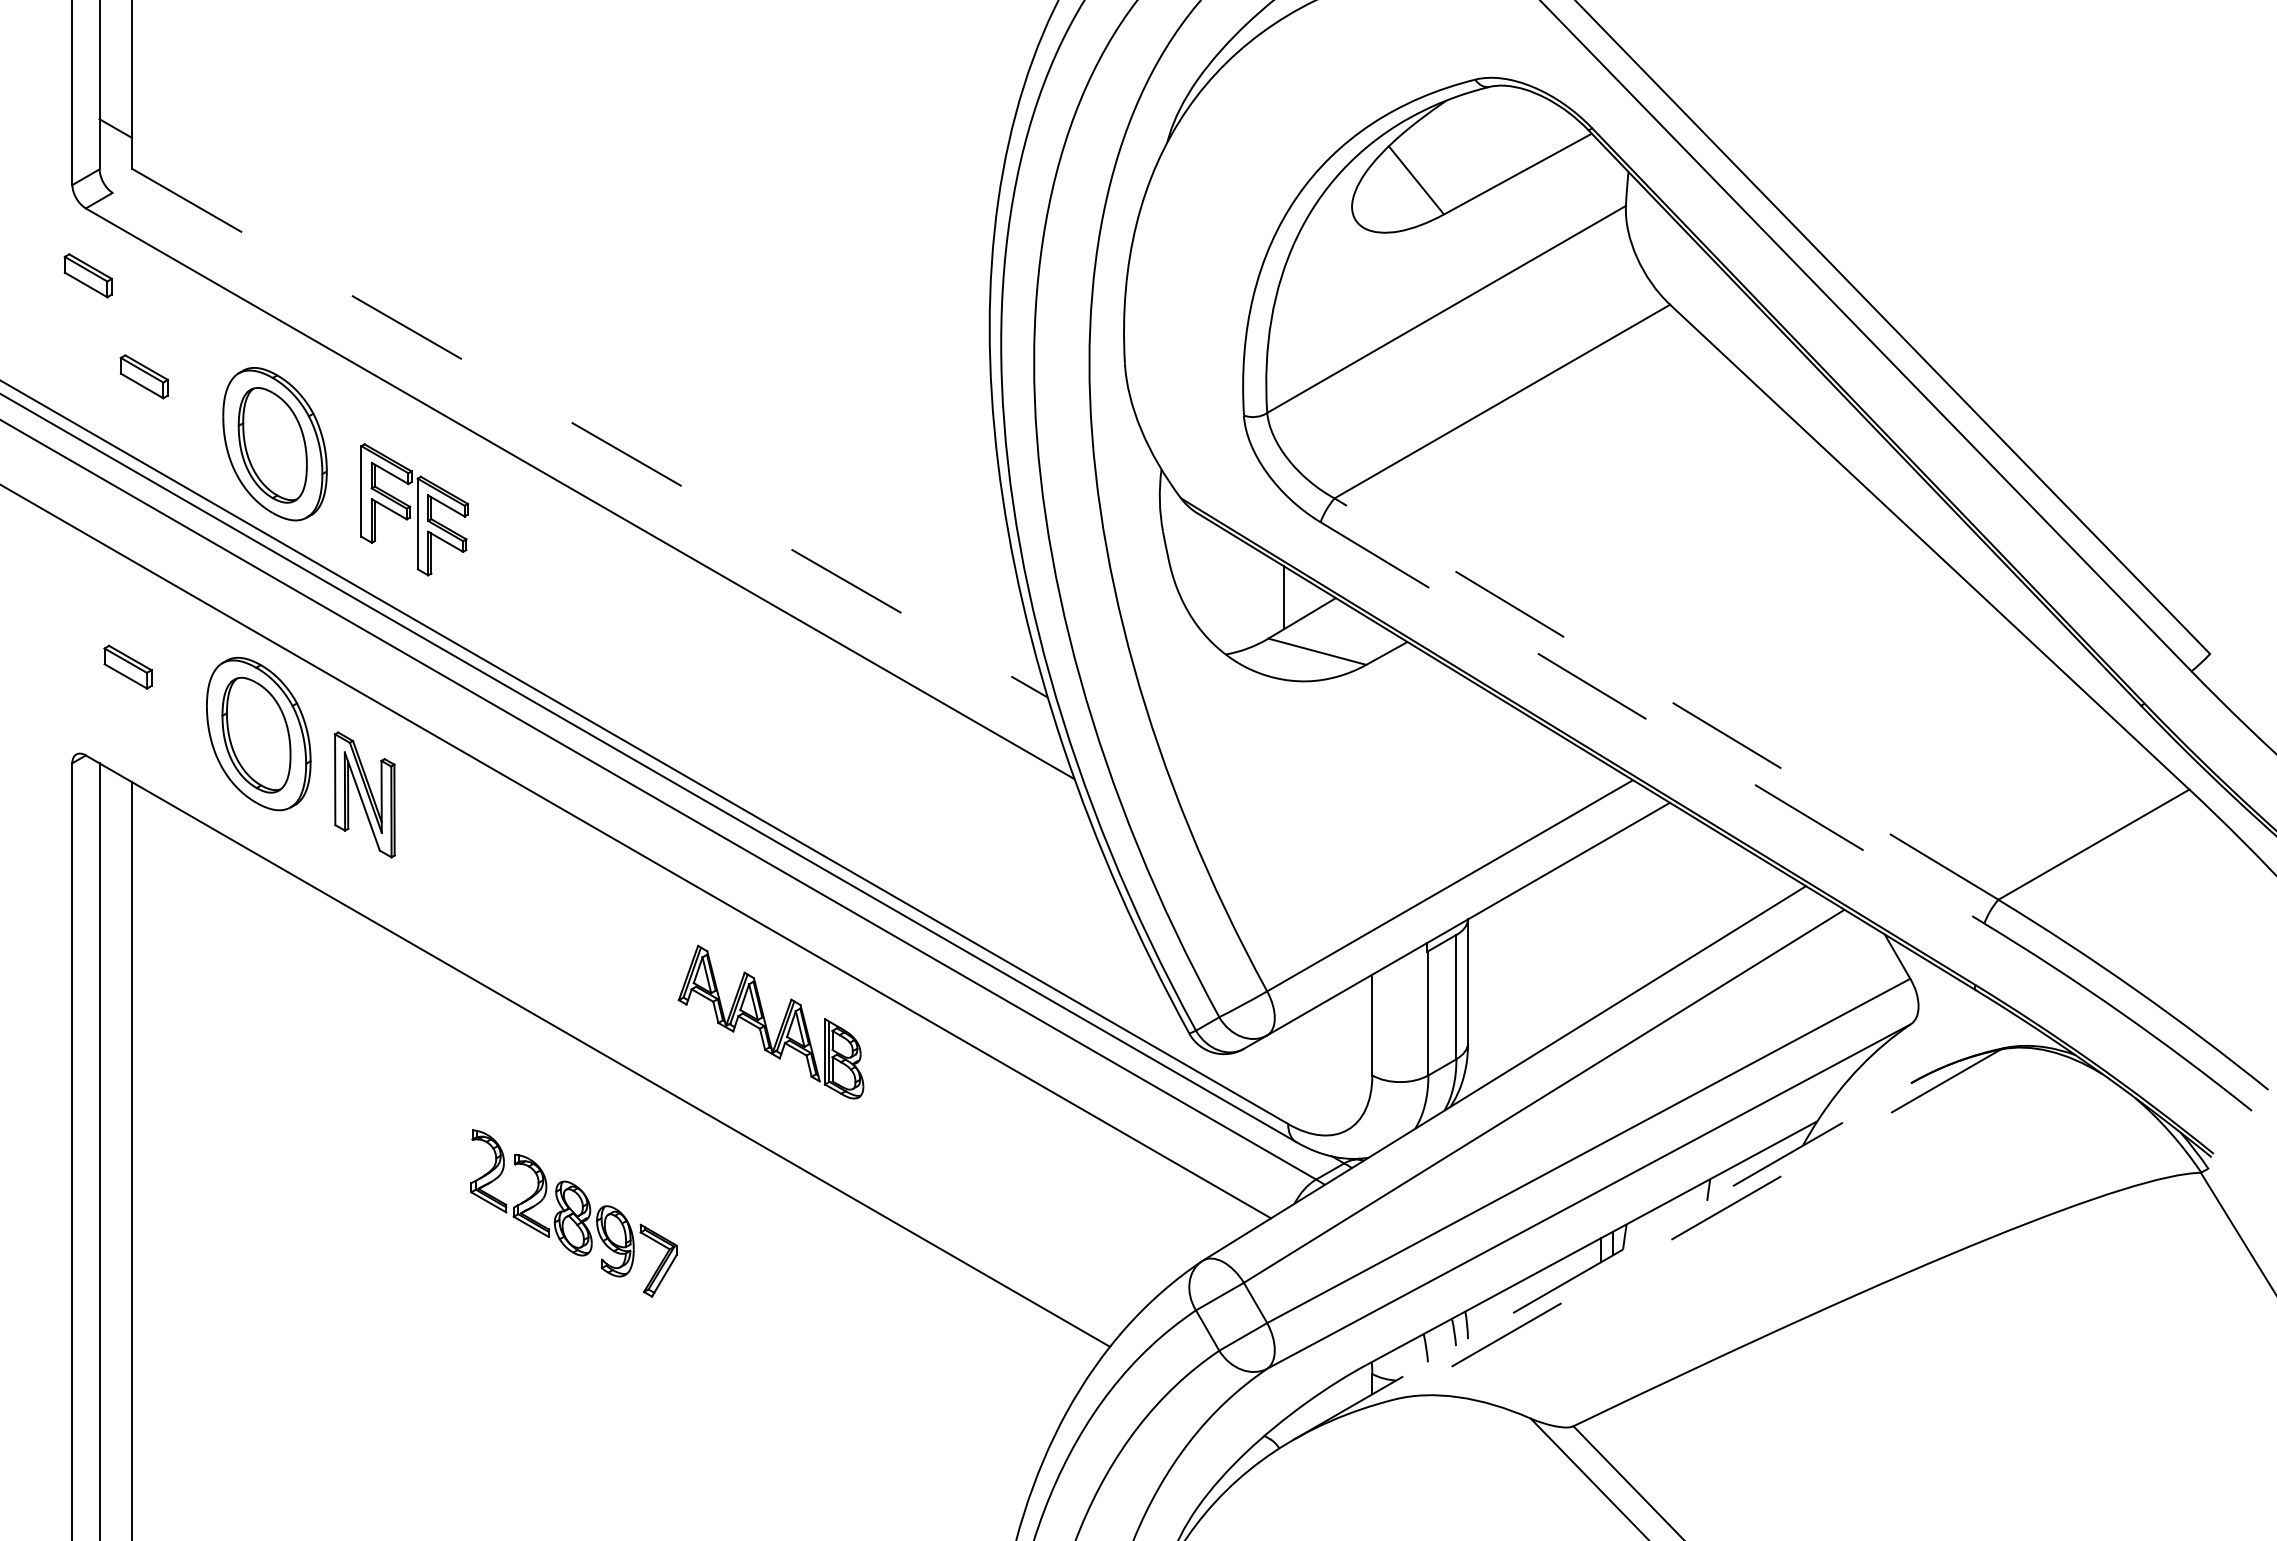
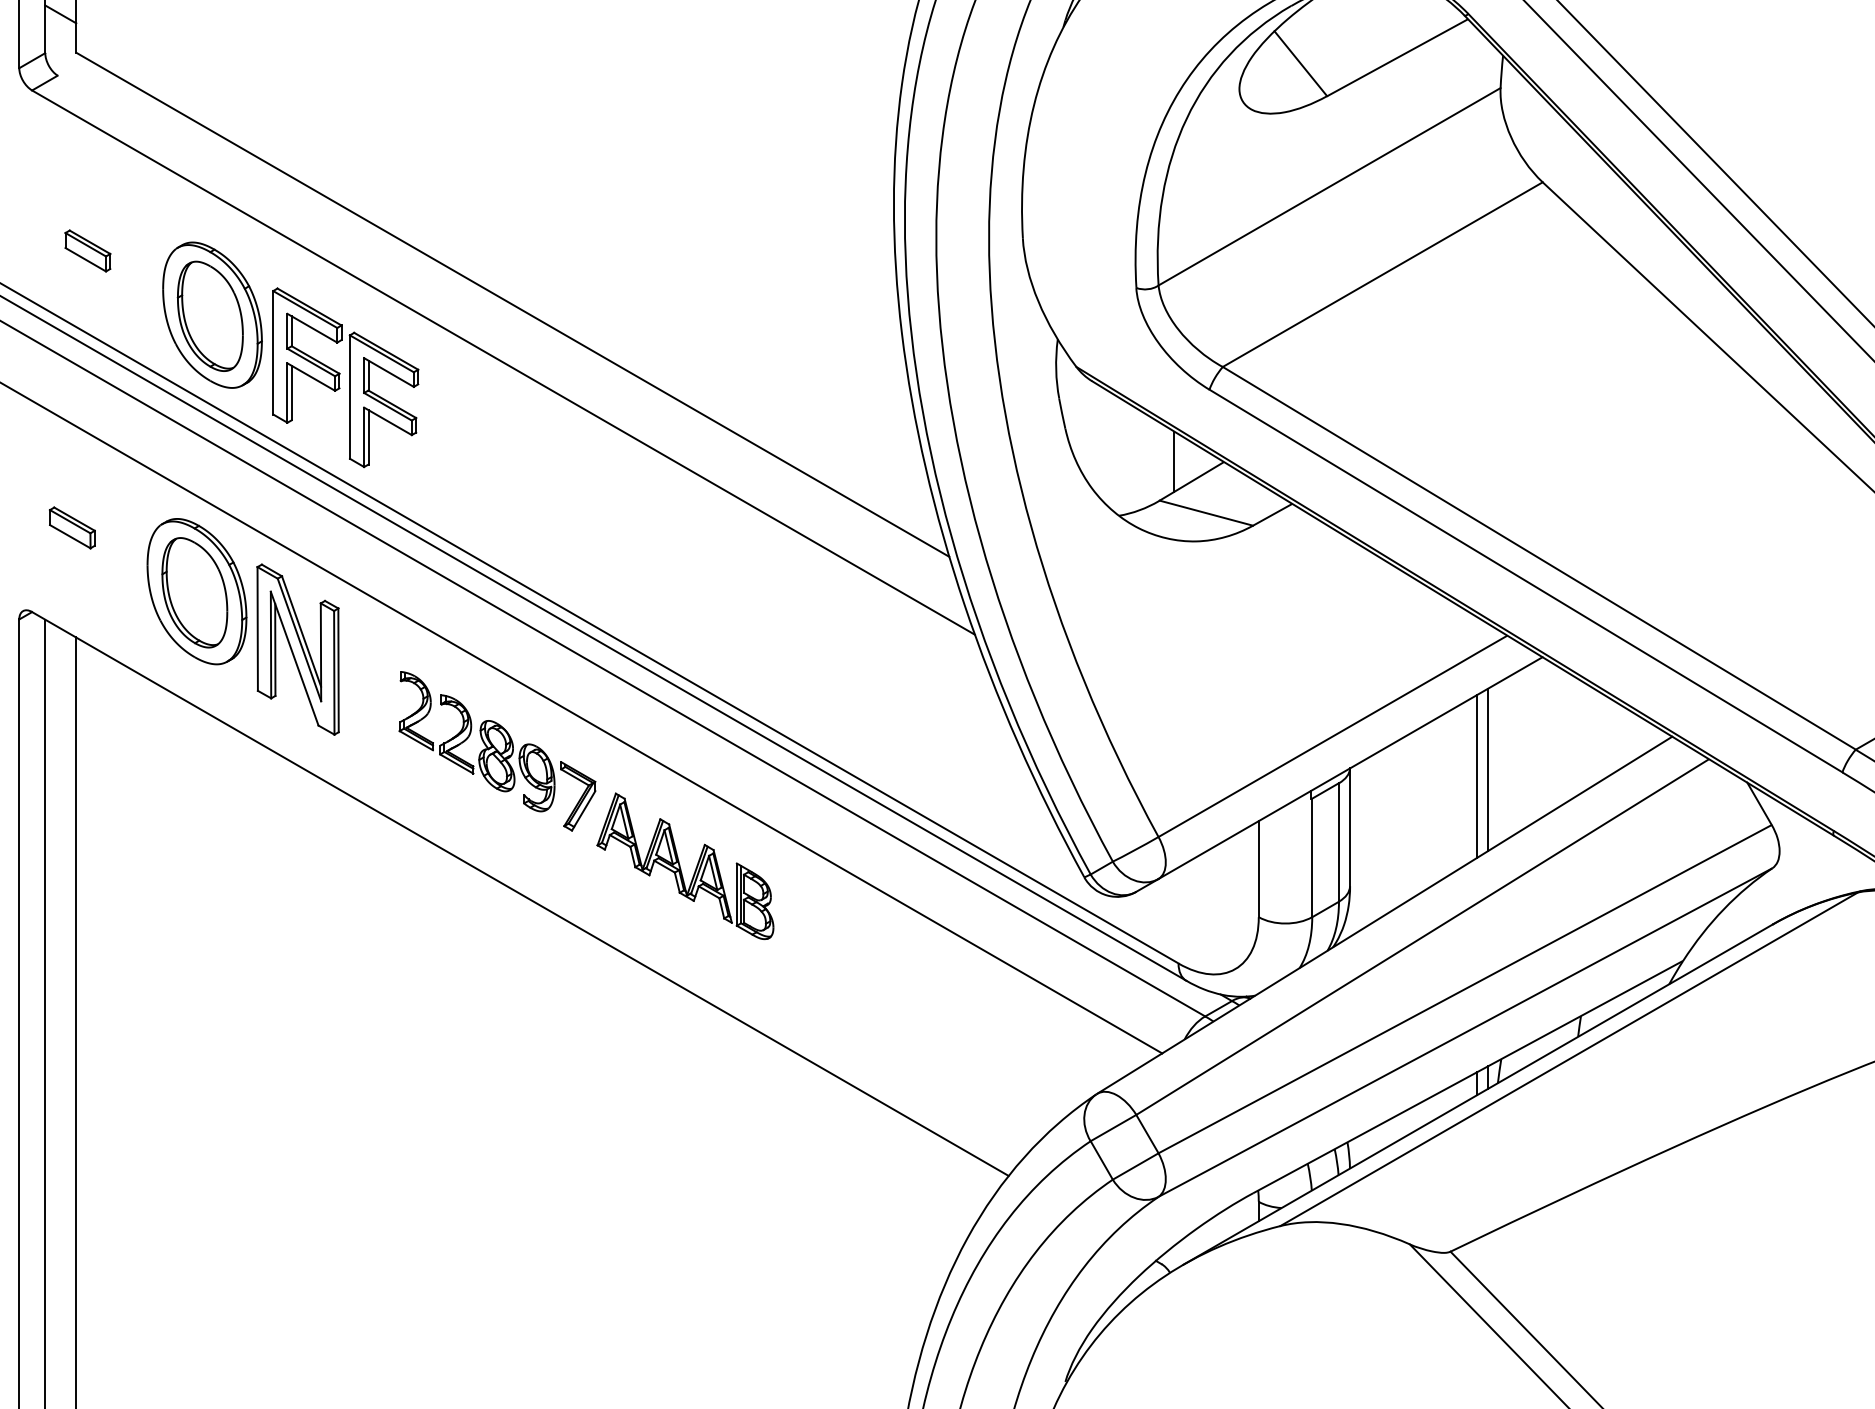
part: (87, 275) -> (33, 154), removed
line: (589, 433) -> (512, 305), dashed -> solid
part: (414, 509) -> (345, 377), size x1.43
line: (1666, 699) -> (1539, 558), dashed -> solid
line: (1652, 722) -> (1525, 580), dashed -> solid
part: (364, 794) -> (297, 649), size x1.43
line: (1612, 920) -> (1487, 769), added
line: (1601, 927) -> (1477, 776), added
part: (573, 1213) -> (497, 751), moved
line: (1697, 1224) -> (1568, 1059), dashed -> solid
line: (1602, 1261) -> (1478, 1094), dashed -> solid

